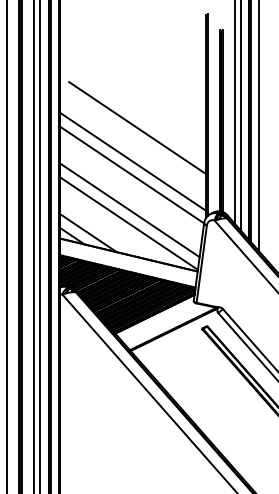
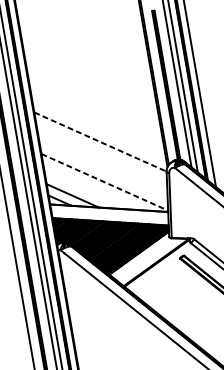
line: (137, 128) -> (98, 103), removed
line: (132, 161) -> (99, 130), removed
line: (132, 175) -> (101, 142), solid -> dashed
line: (129, 210) -> (103, 171), removed
line: (129, 223) -> (105, 182), solid -> dashed

